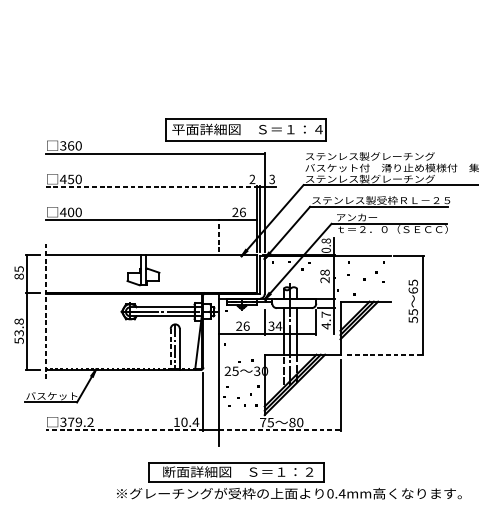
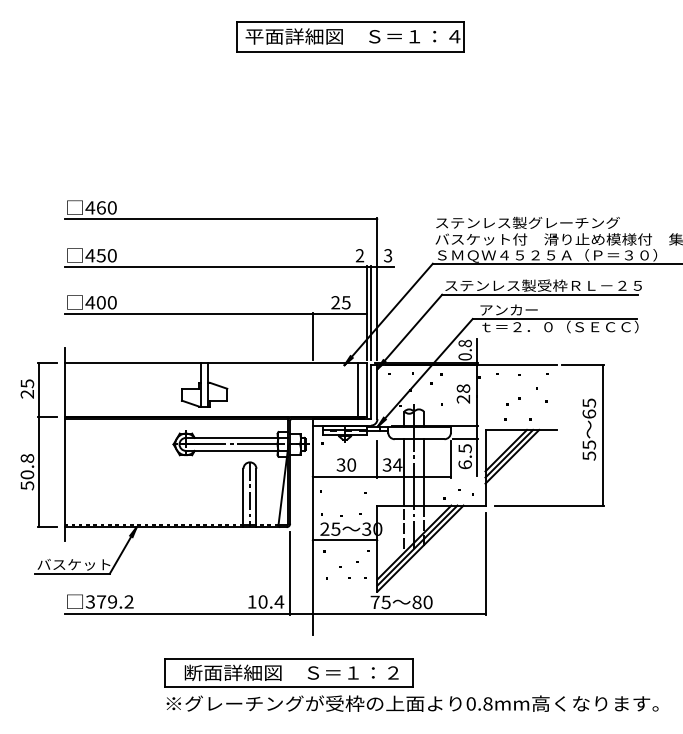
part: (245, 129) -> (350, 36), moved
text: (63, 145) -> (90, 207), 360 -> 460
text: (383, 179) -> (546, 255), ステンレス製グレーチング -> ＳＭＱＷ４５２５Ａ（Ｐ＝３０）
line: (151, 187) -> (215, 266), dashed -> solid
text: (242, 212) -> (345, 302), 26 -> 25
line: (219, 235) -> (312, 335), dashed -> solid
line: (251, 273) -> (358, 390), added
text: (19, 276) -> (27, 393), 85 -> 25
line: (45, 311) -> (65, 444), dashed -> solid
text: (325, 320) -> (464, 456), 4.7 -> 6.5
text: (243, 325) -> (346, 464), 26 -> 30
text: (19, 332) -> (27, 474), 53.8 -> 50.8
line: (170, 349) -> (243, 498), dashed -> solid
line: (385, 354) -> (549, 505), dashed -> solid
line: (241, 379) -> (344, 540), added
line: (124, 430) -> (177, 613), dashed -> solid
line: (280, 430) -> (399, 613), dashed -> solid
part: (235, 471) -> (288, 672), moved
text: (341, 493) -> (487, 703), 0.4mm -> 0.8mm

